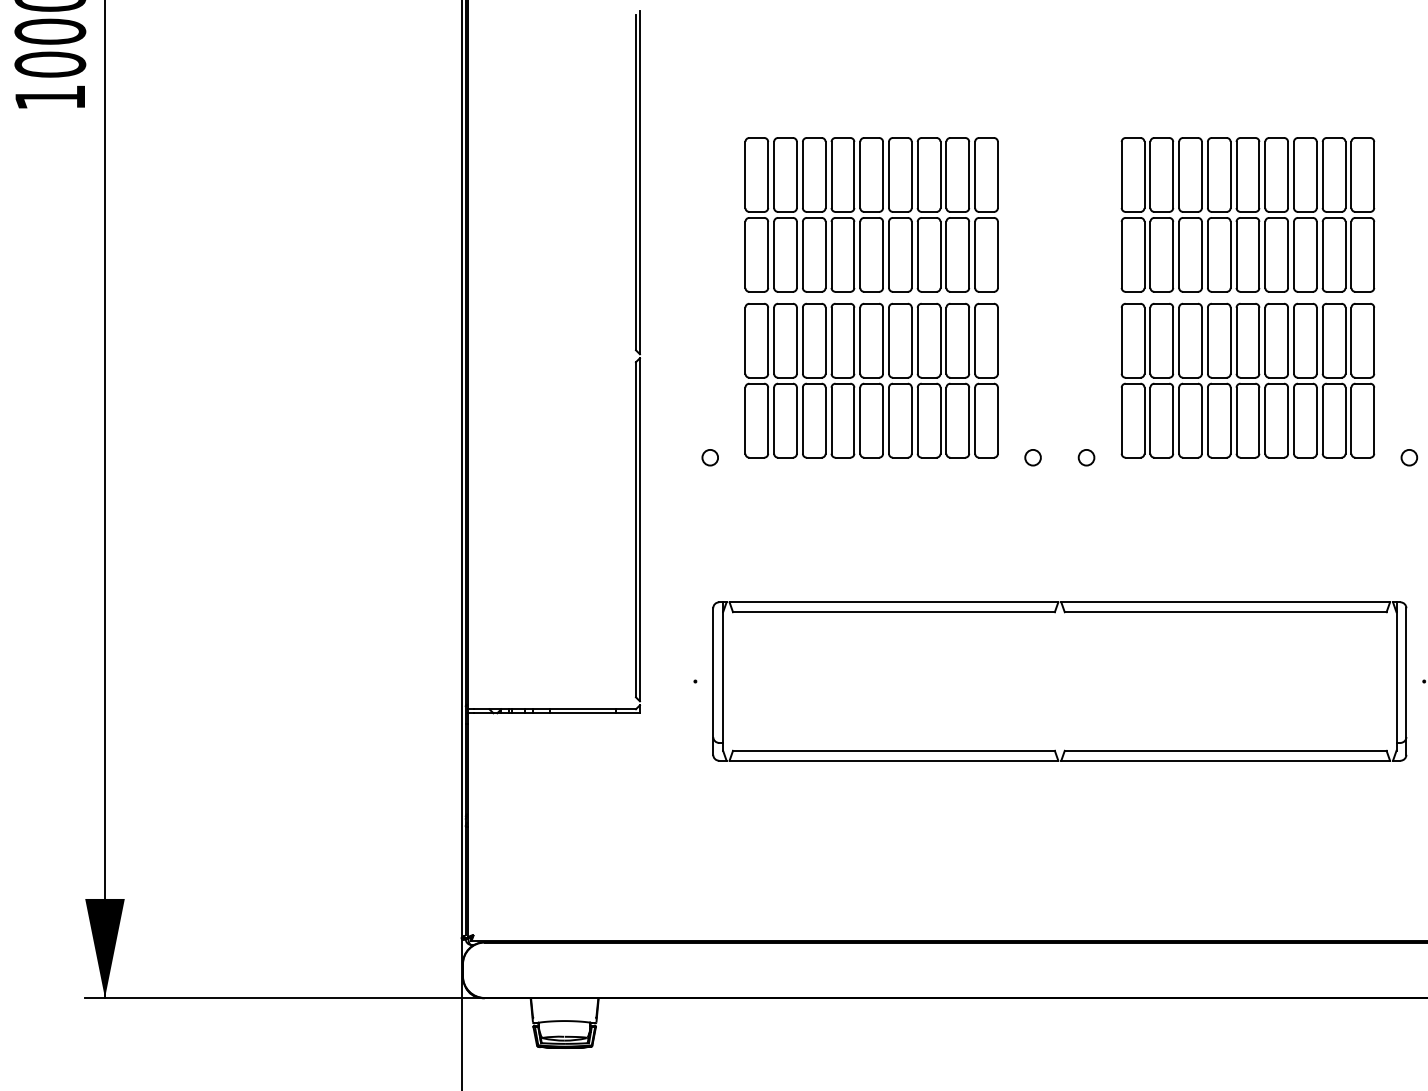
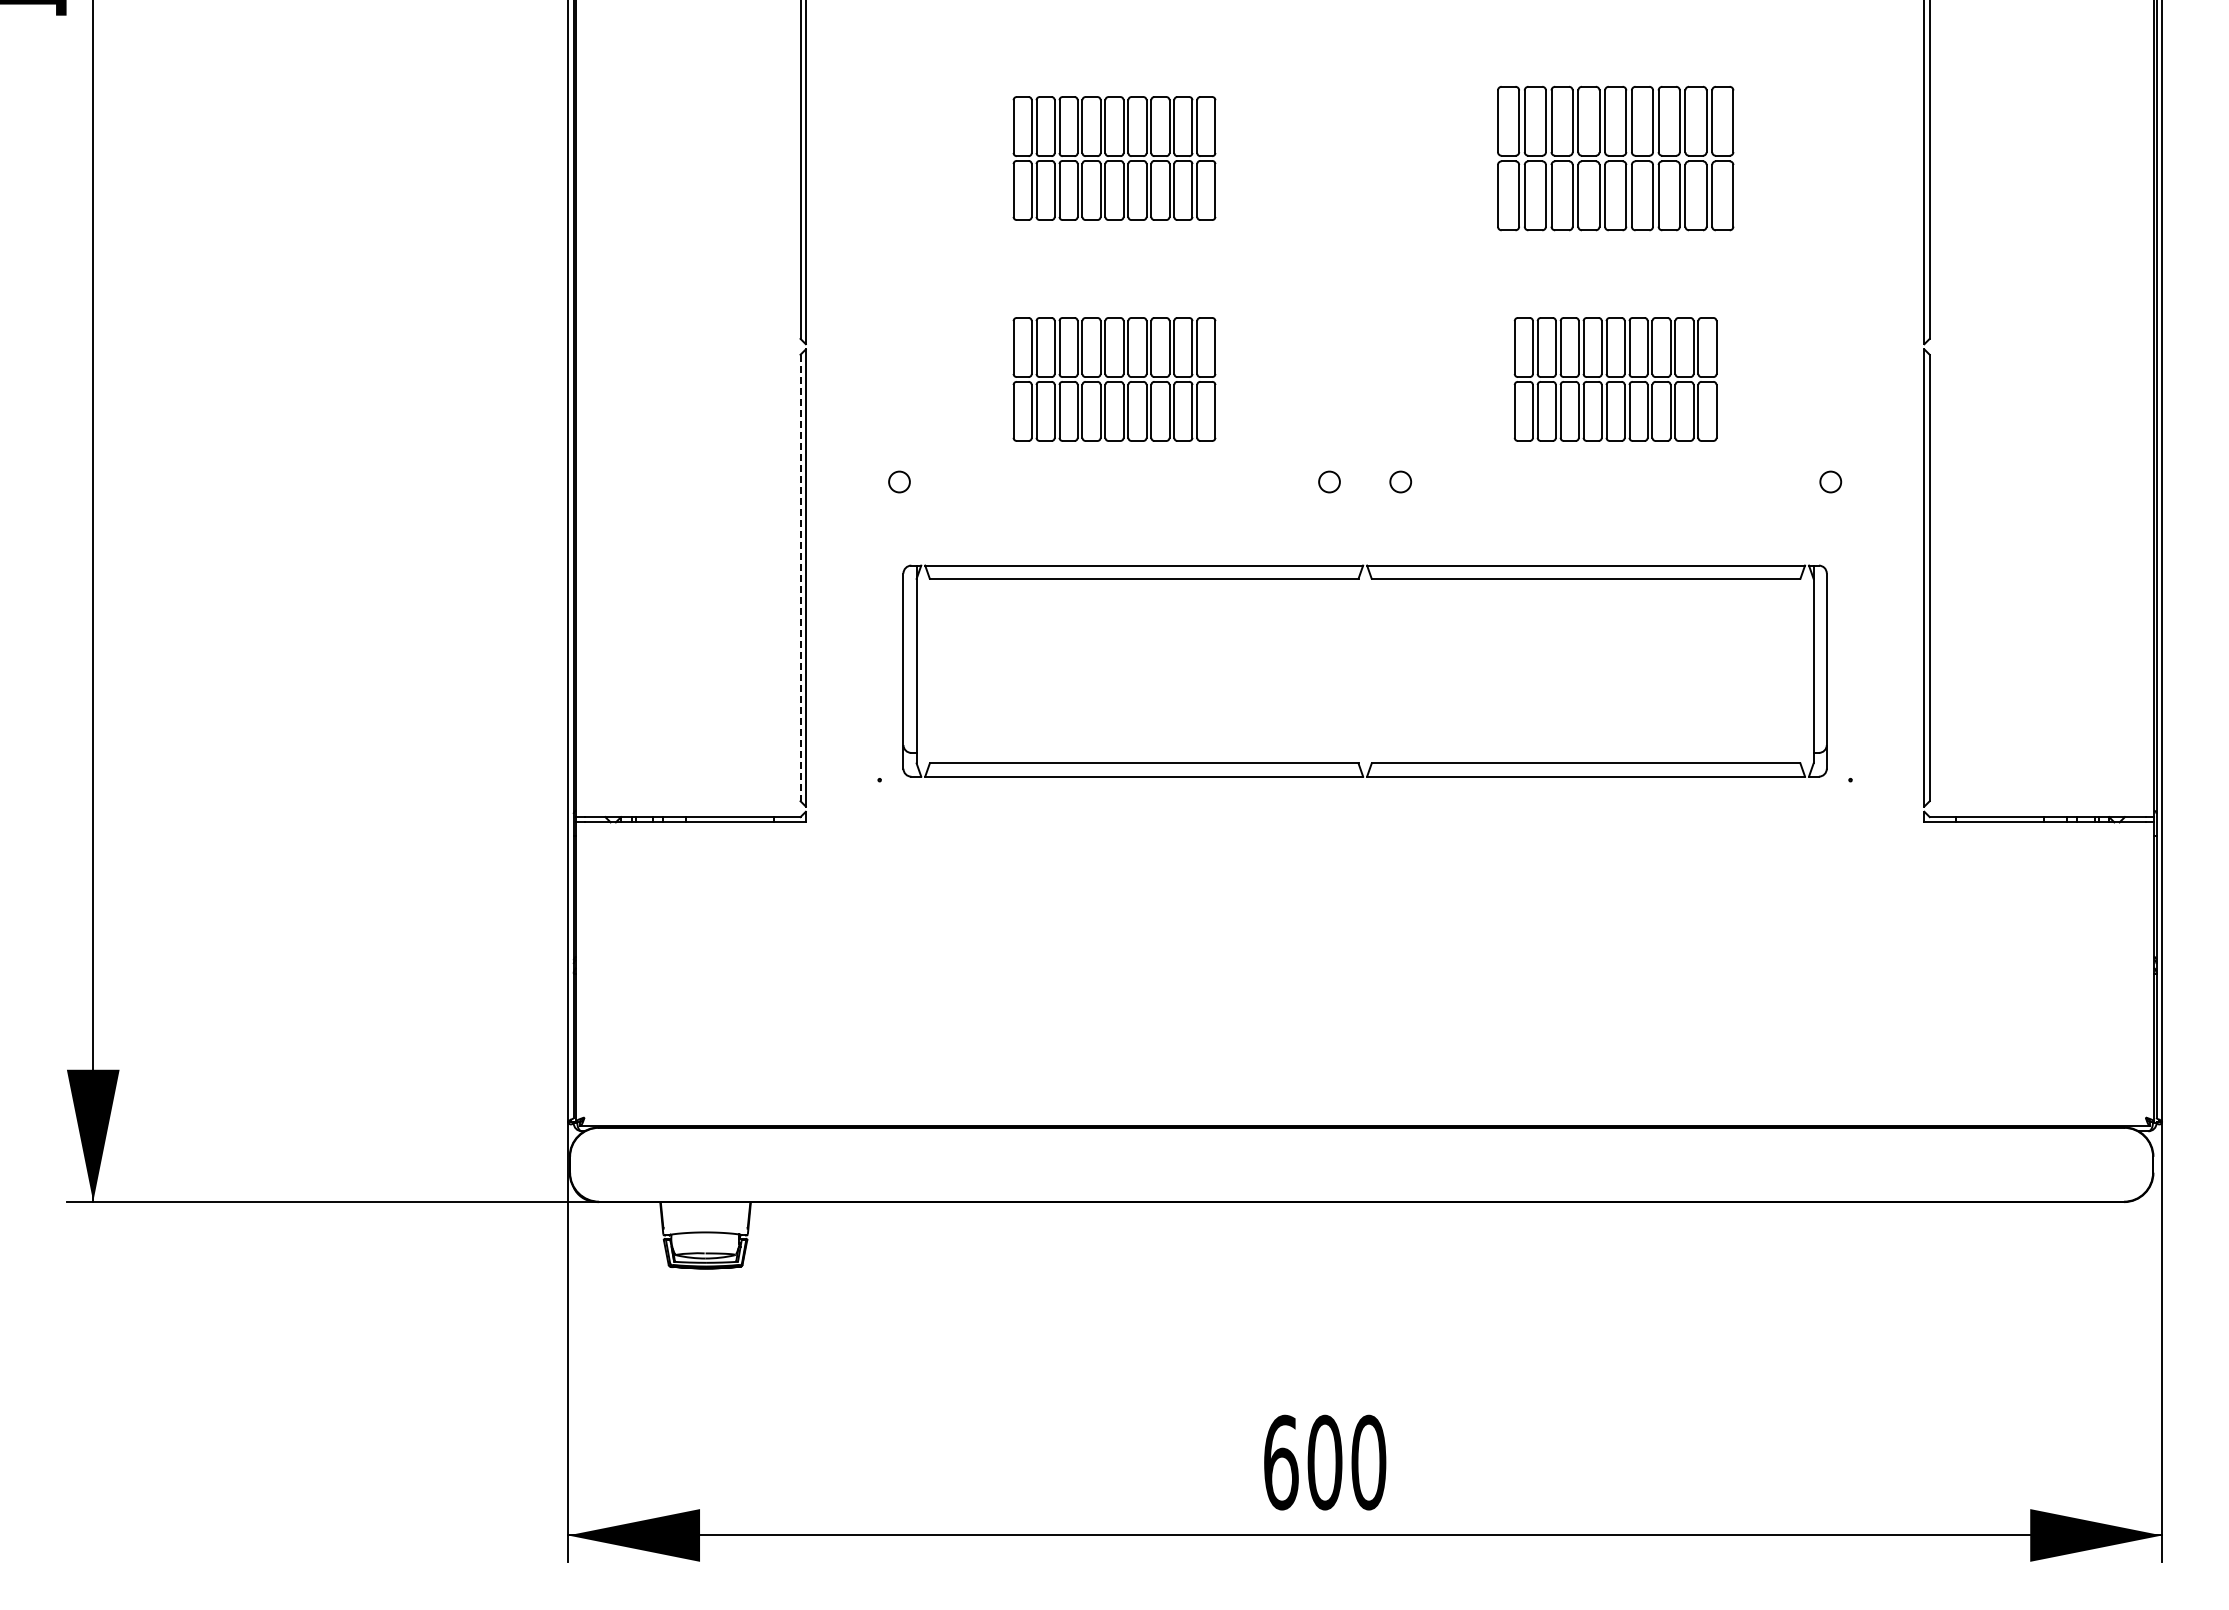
part: (871, 214) -> (1114, 158), size x0.6
part: (1247, 214) -> (1615, 158), size x0.7
part: (871, 380) -> (1114, 379), size x0.6
part: (1247, 380) -> (1615, 379), size x0.6
line: (635, 530) -> (800, 578), solid -> dashed
part: (1055, 612) -> (1359, 579), moved

